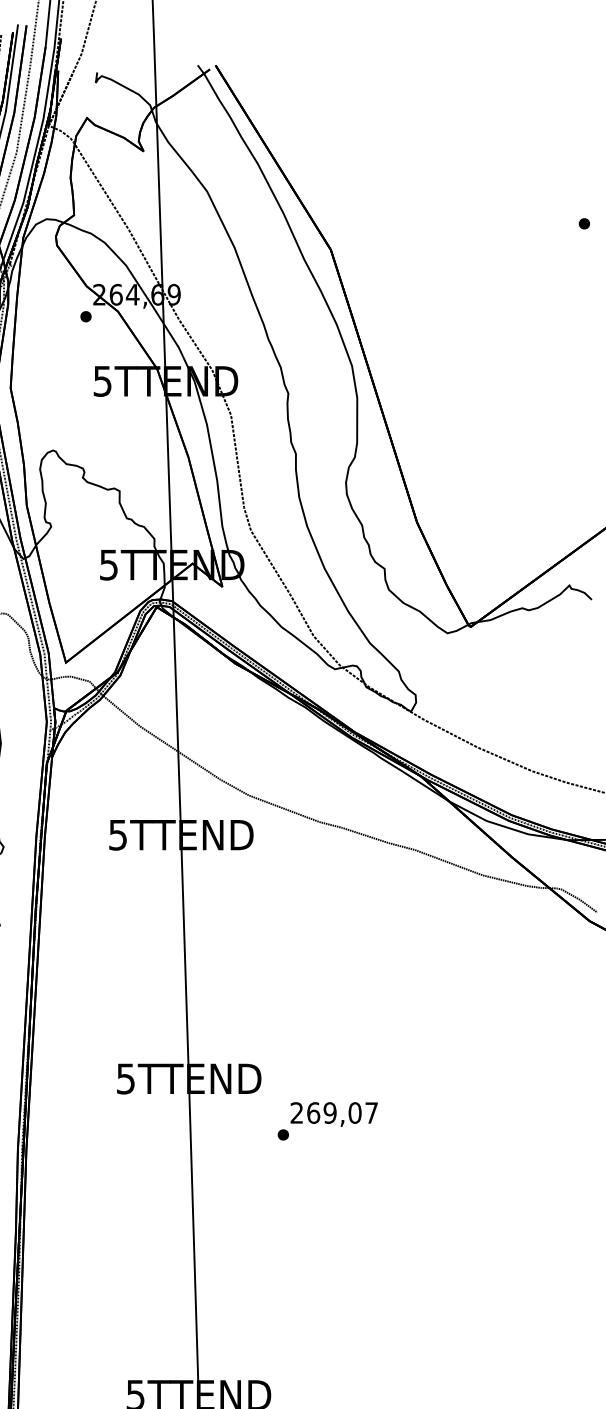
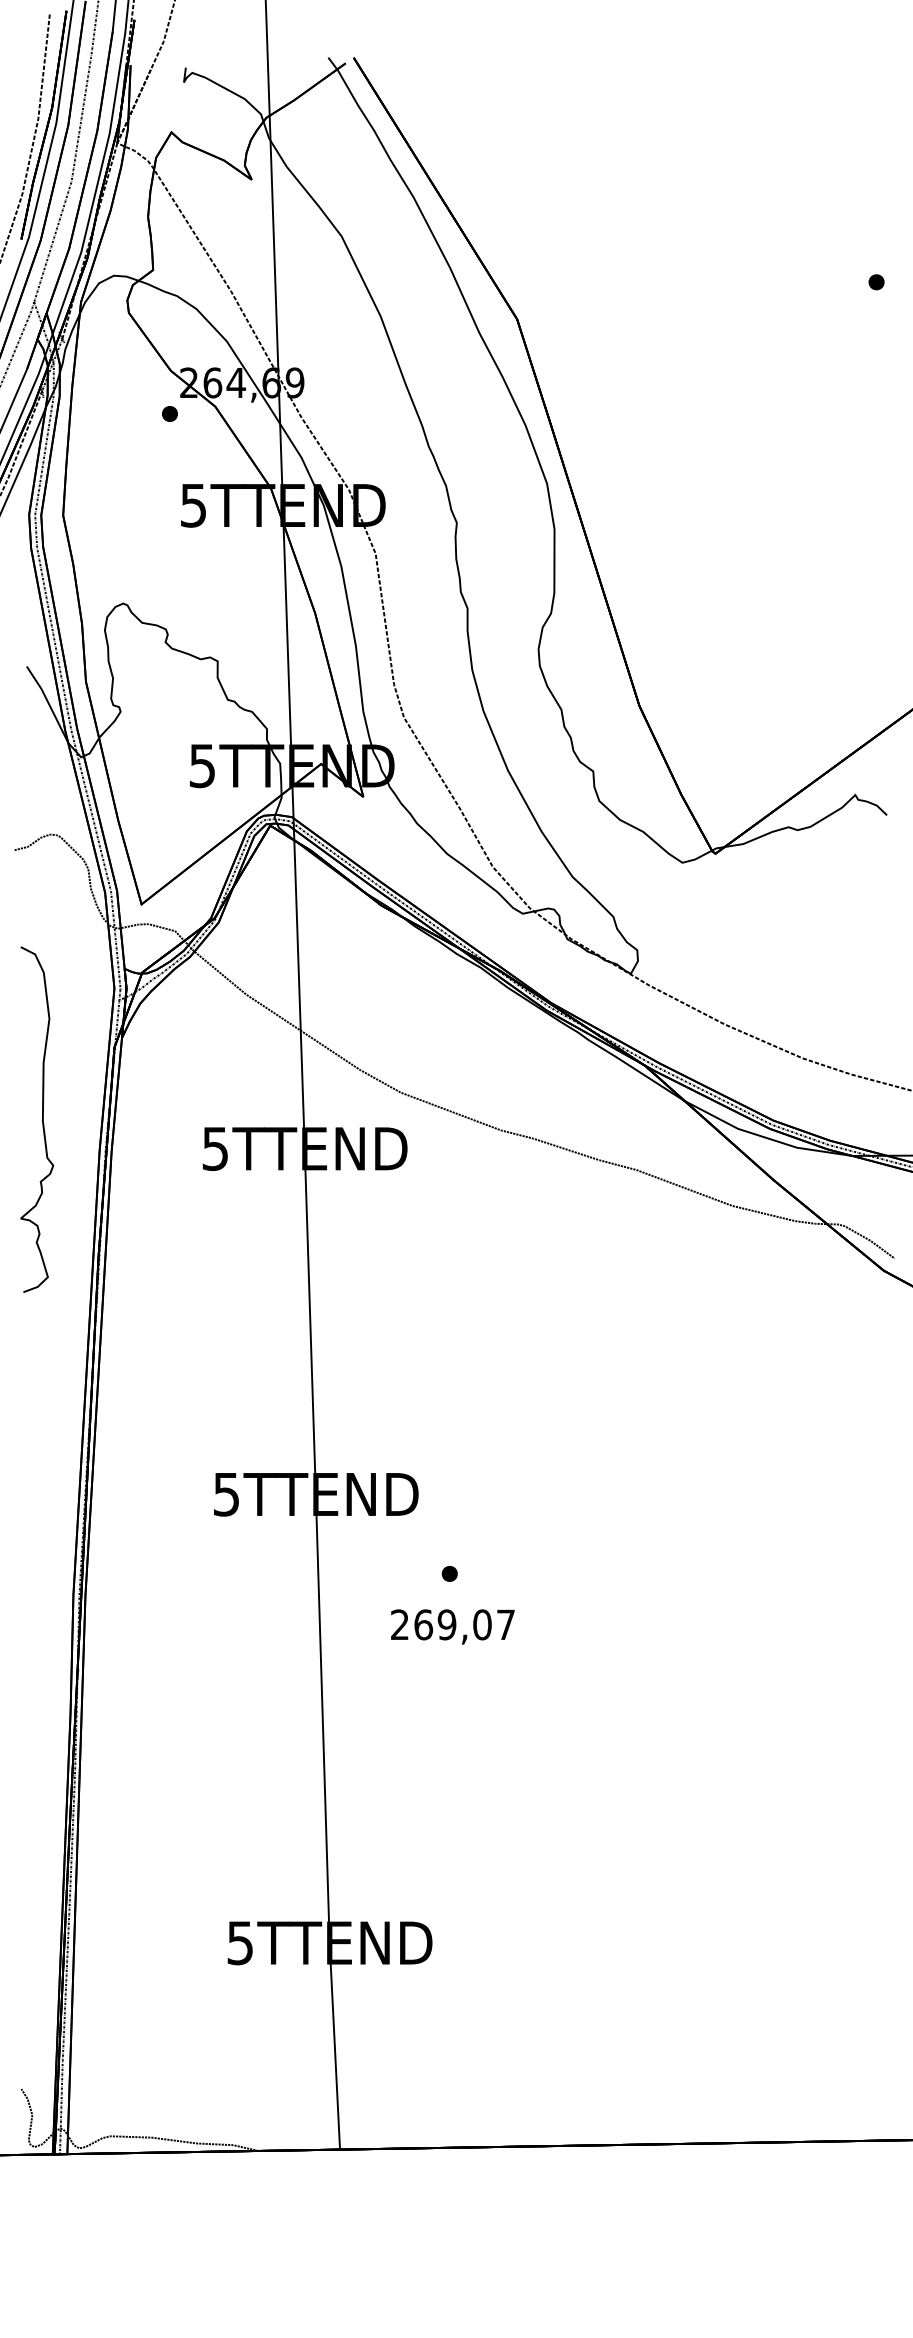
text: (333, 1114) -> (452, 1626), moved

